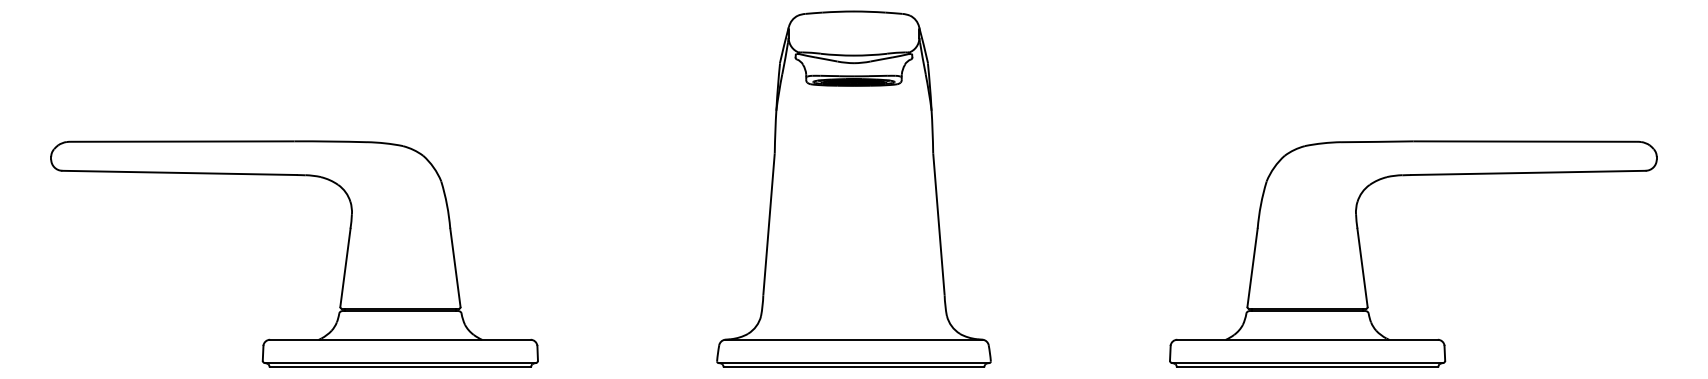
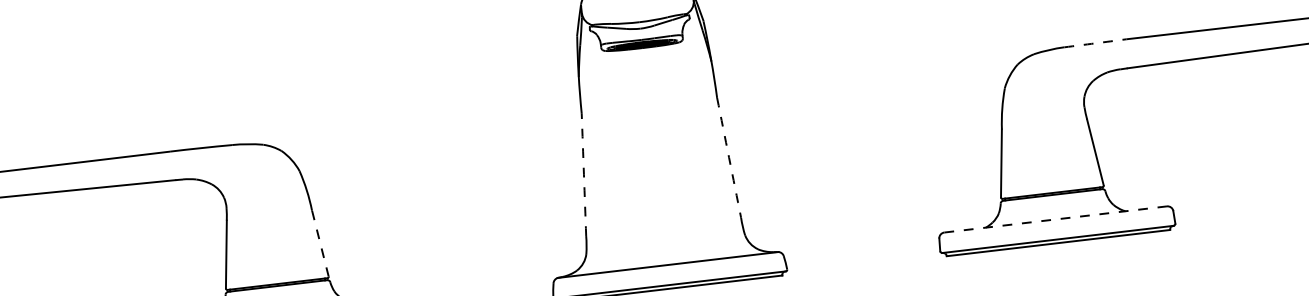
arc: (1377, 141) -> (1095, 43), solid -> dashed
arc: (769, 224) -> (584, 174), solid -> dashed
arc: (938, 224) -> (728, 158), solid -> dashed
line: (455, 268) -> (320, 244), solid -> dashed
line: (1308, 339) -> (1056, 219), solid -> dashed

